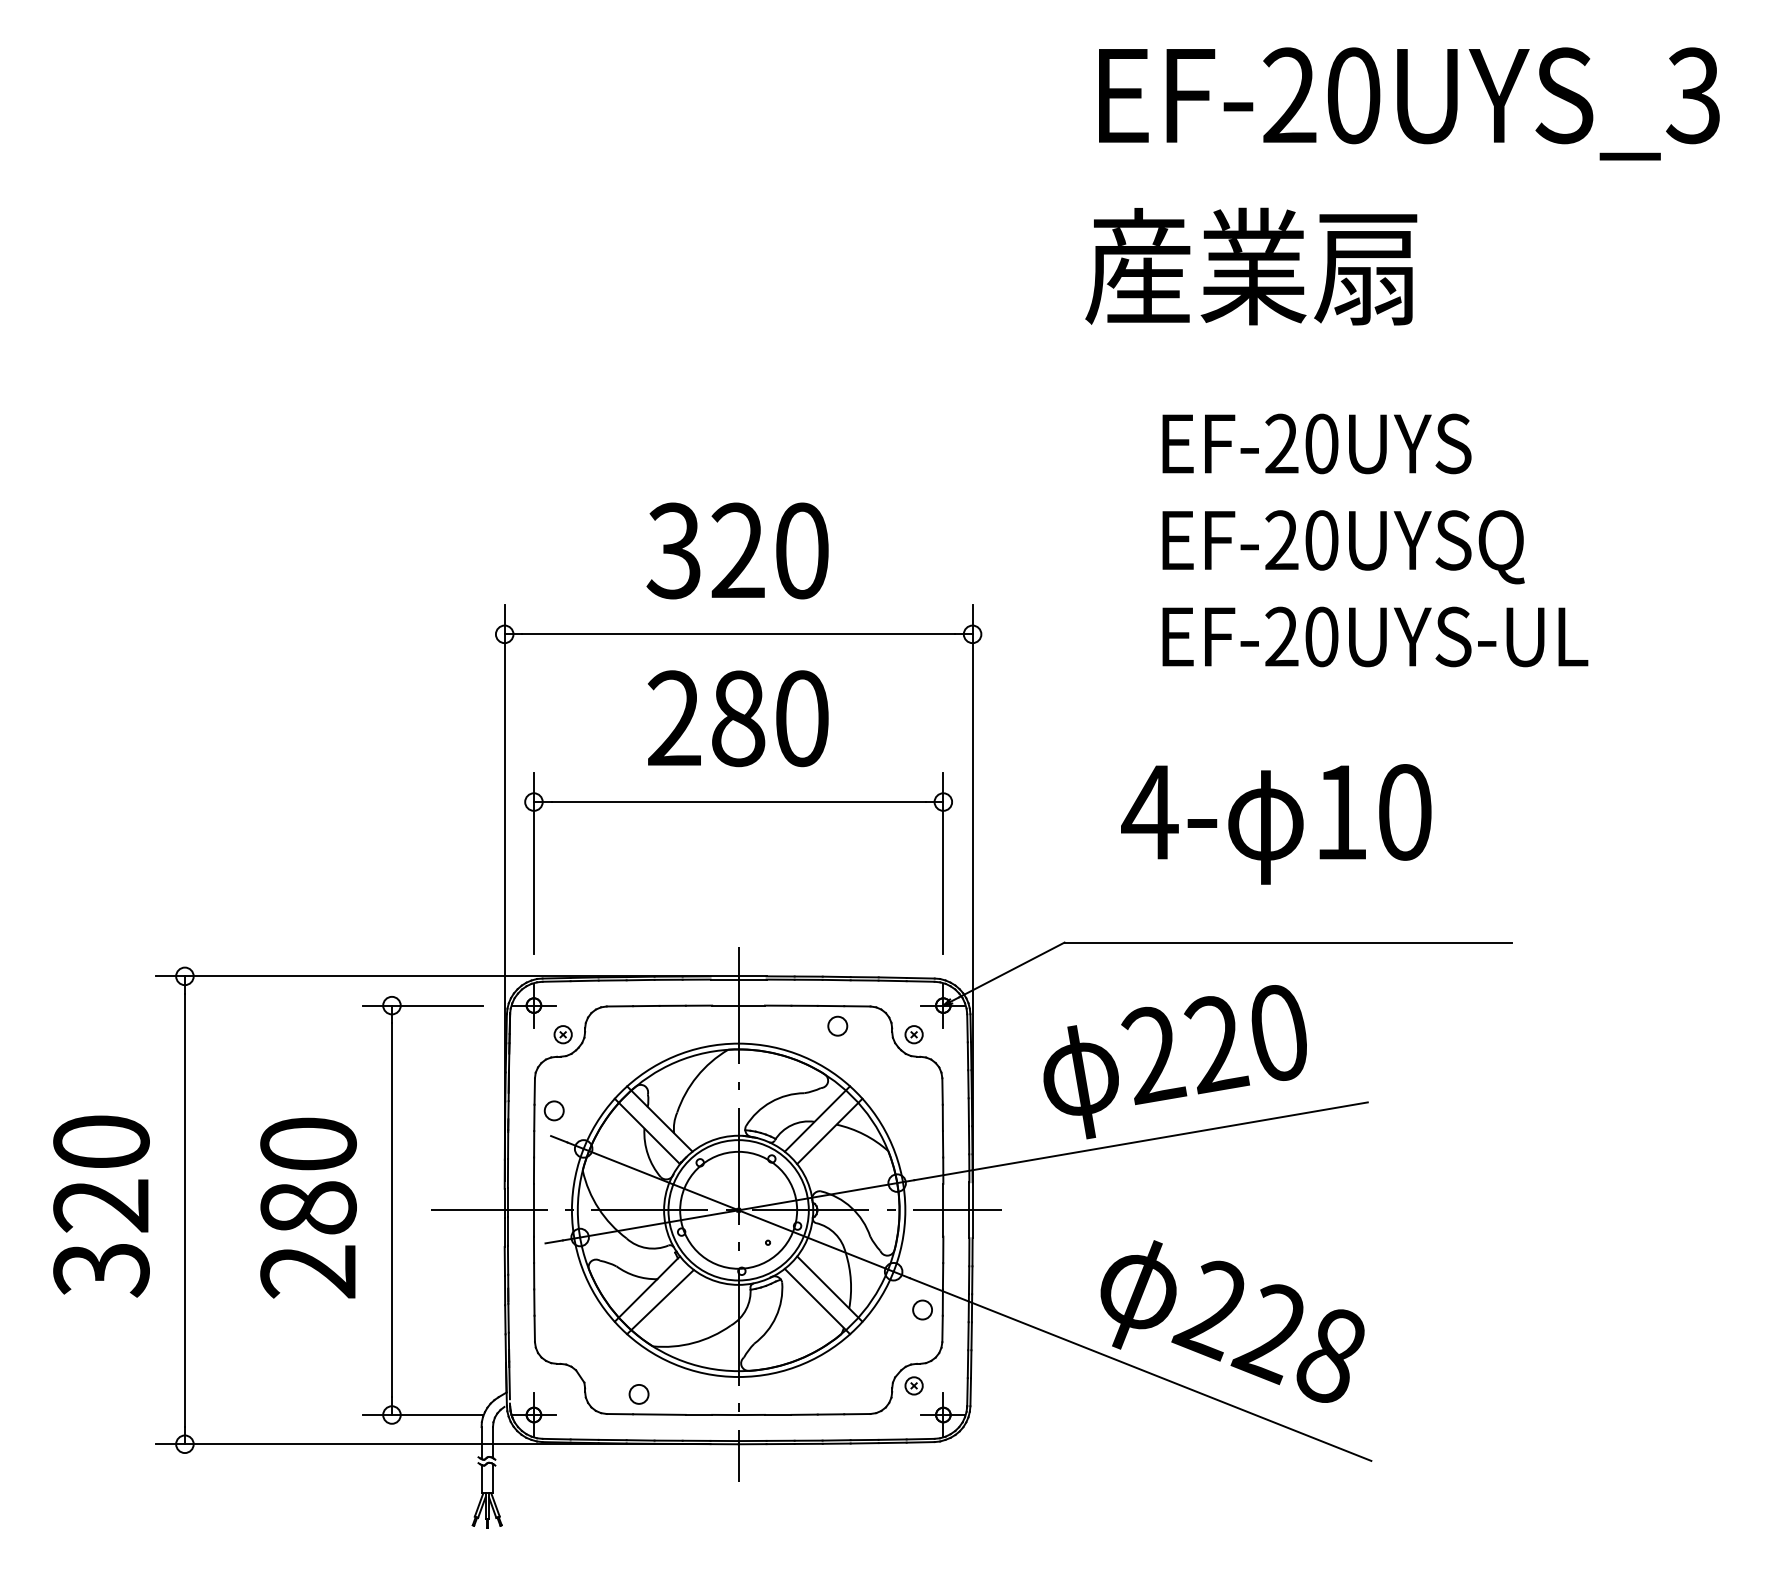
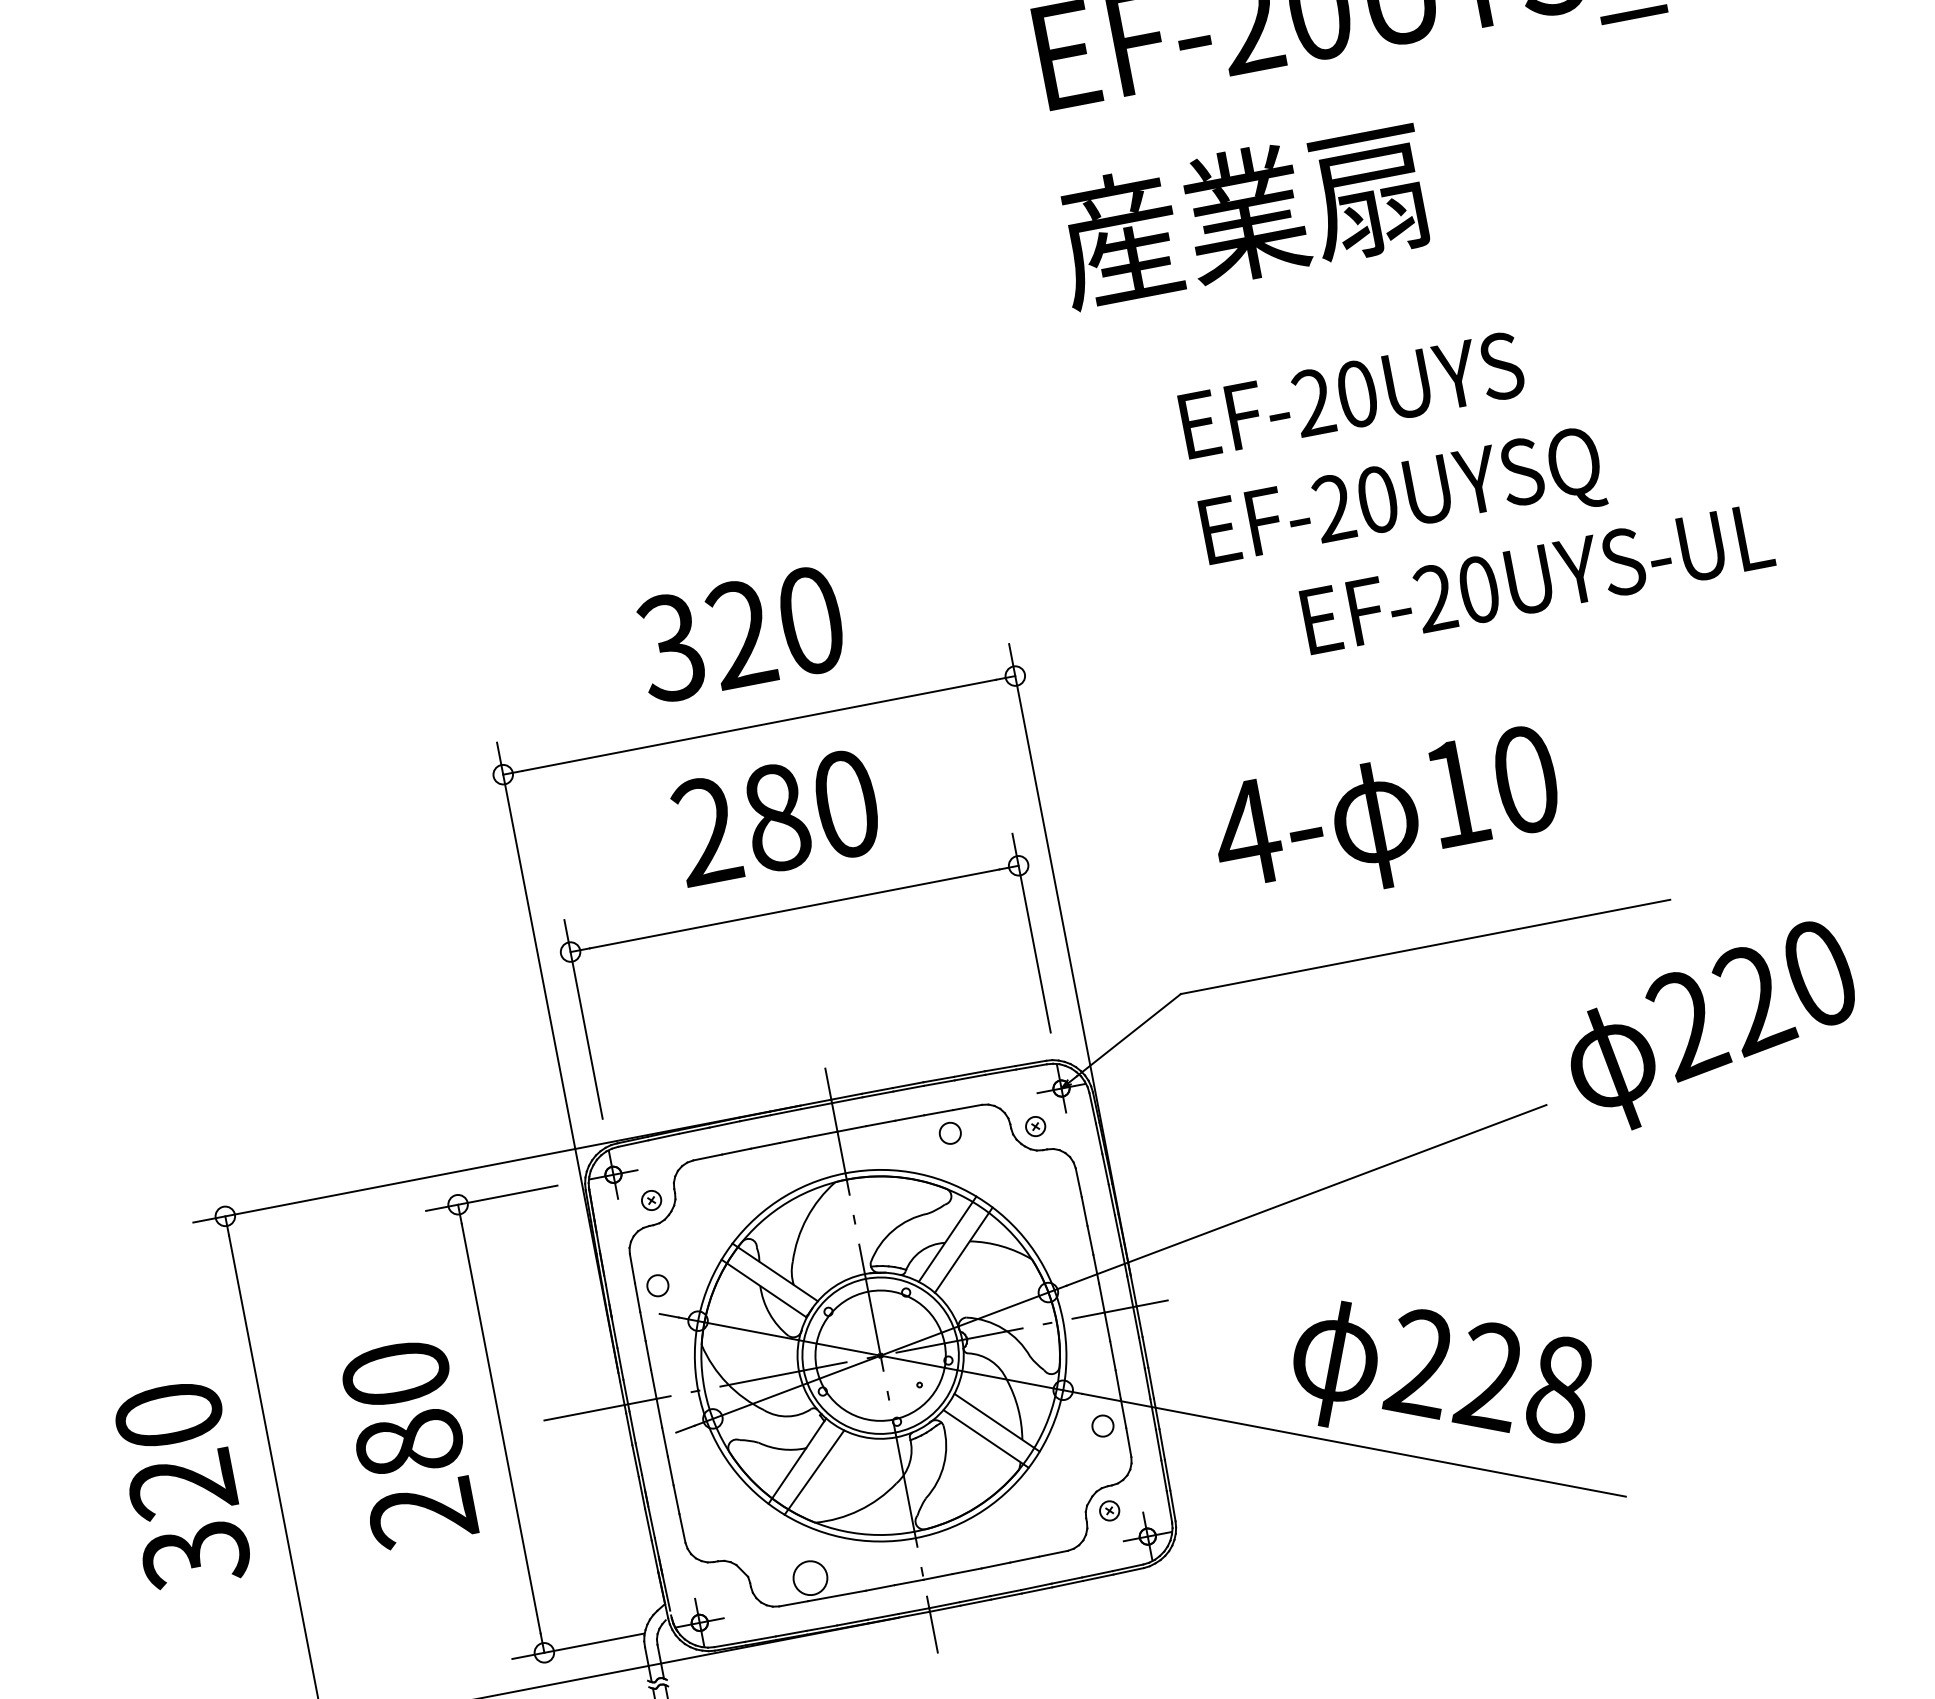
text: (1375, 636) -> (1537, 577), moved
text: (1174, 1062) -> (1711, 1027), moved
circle: (638, 1393) -> (809, 1577), size x1.6

